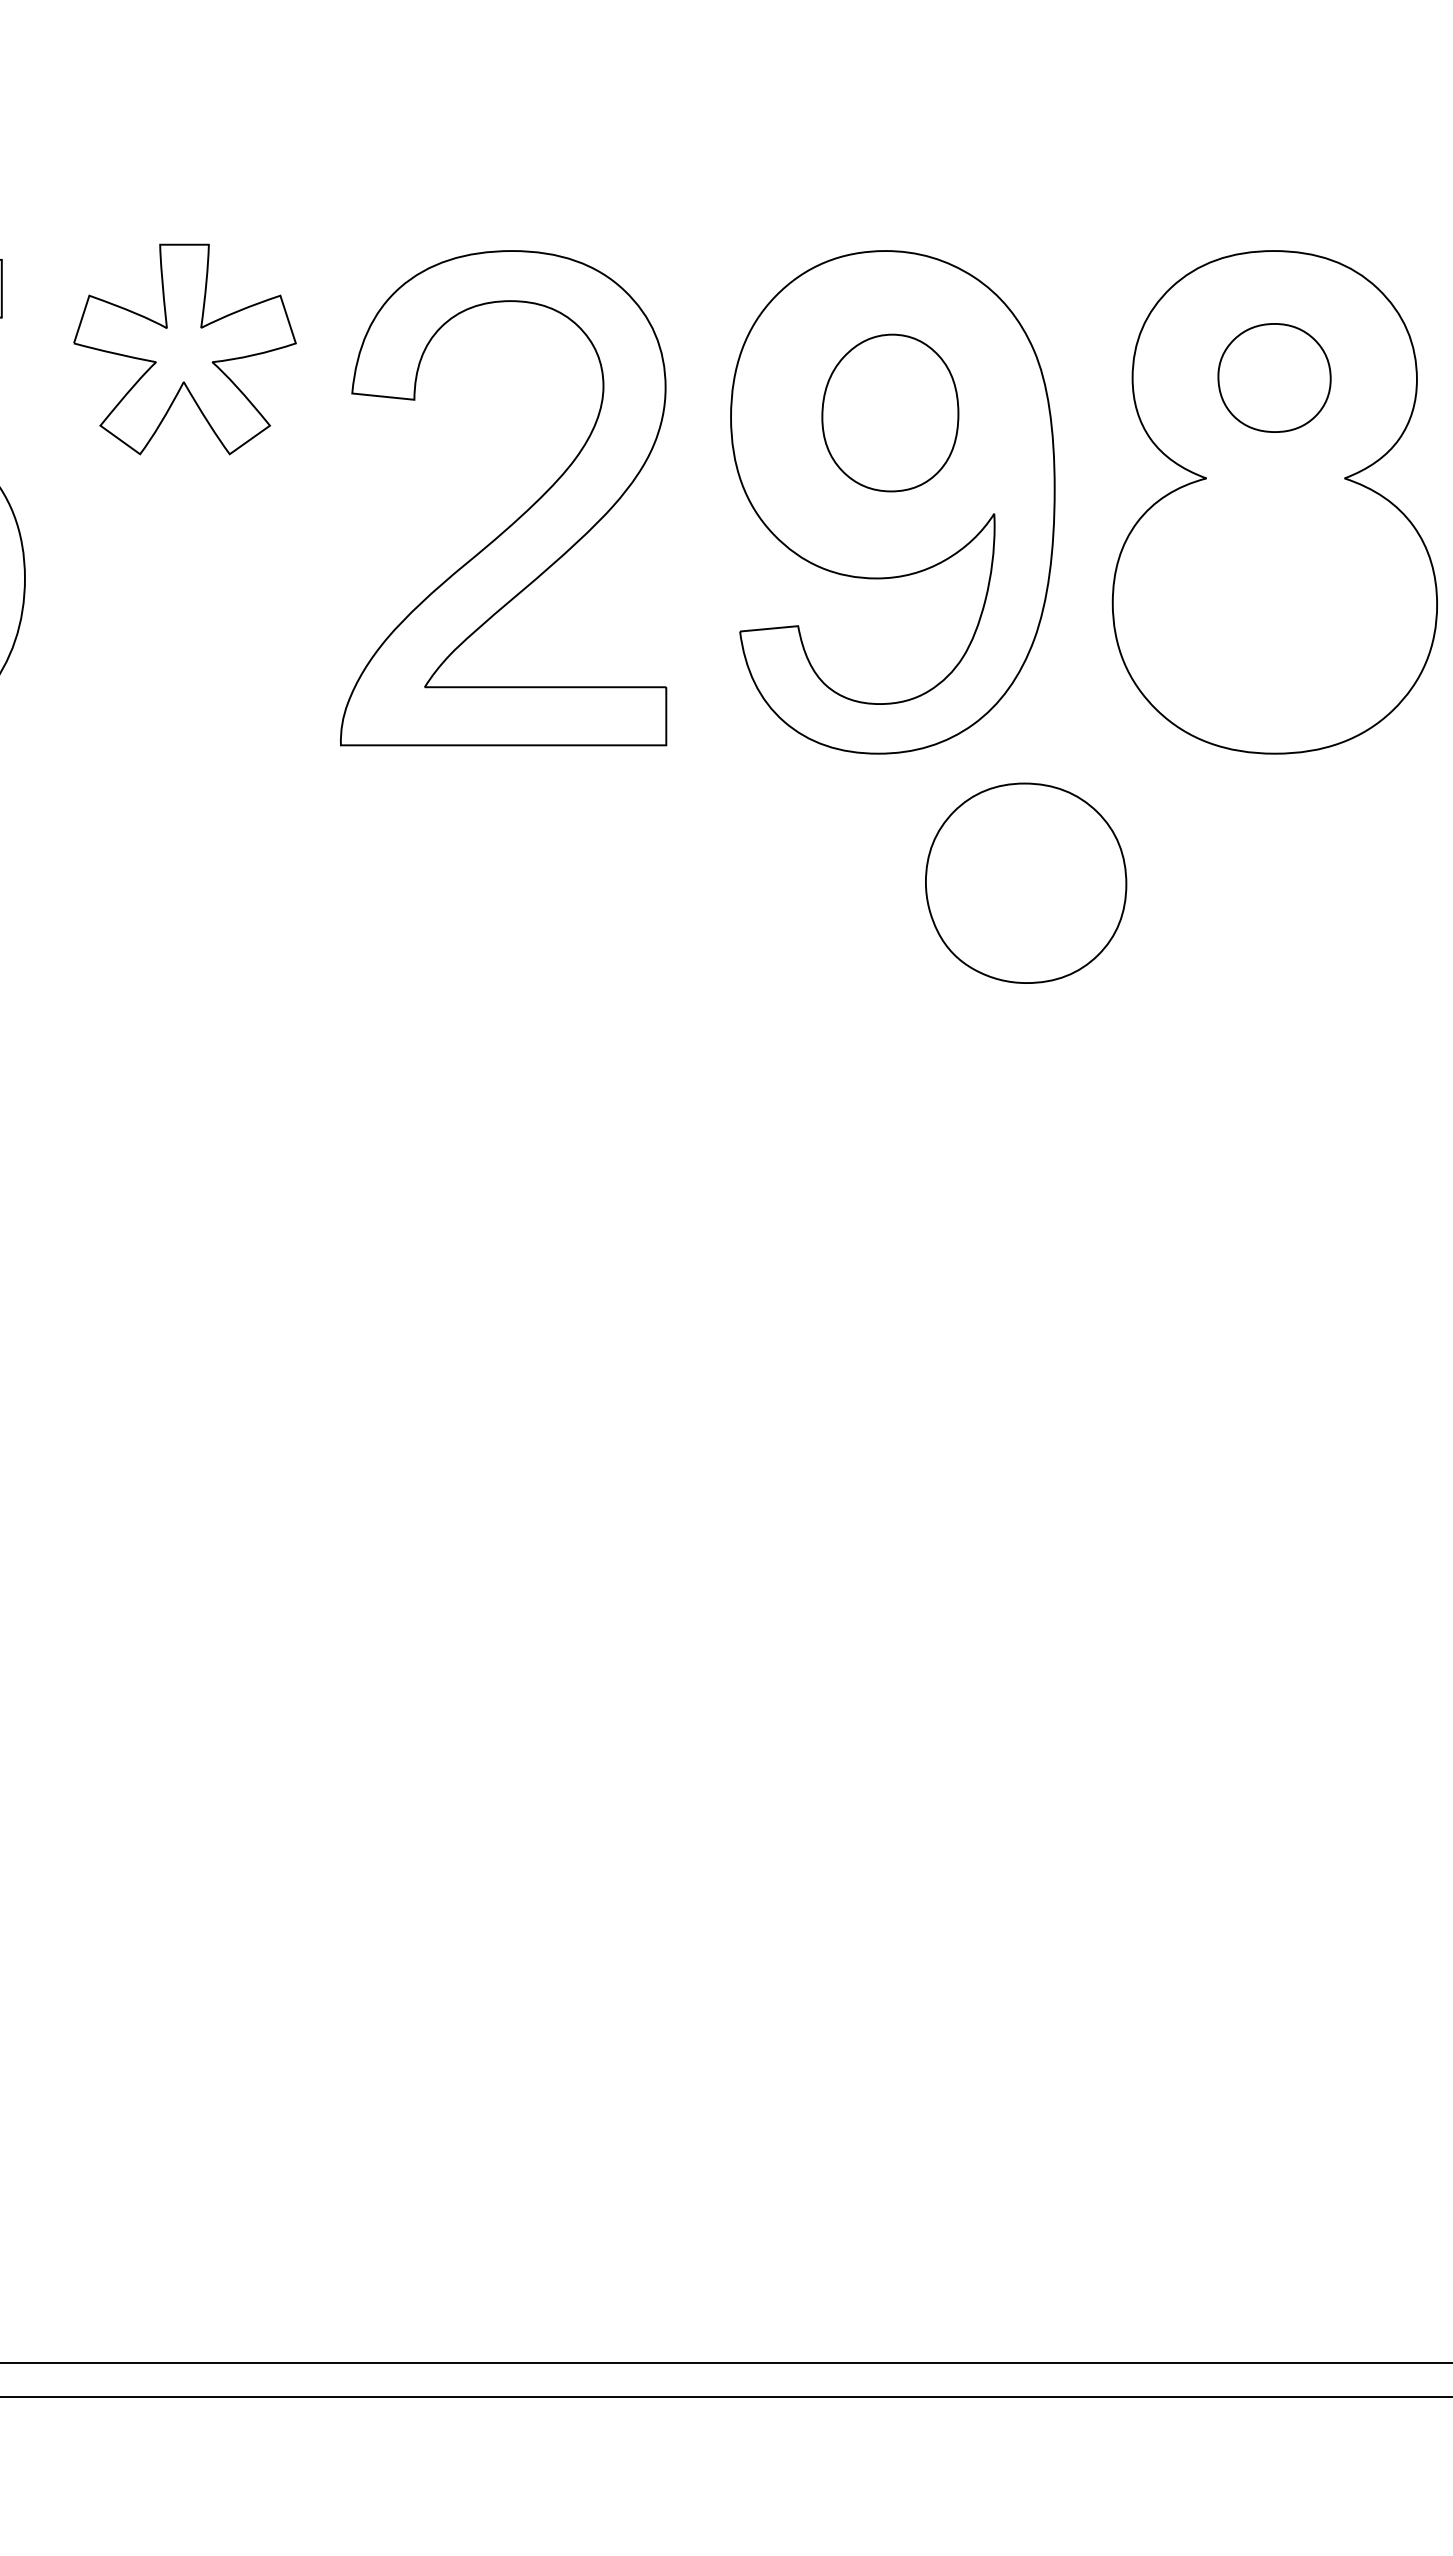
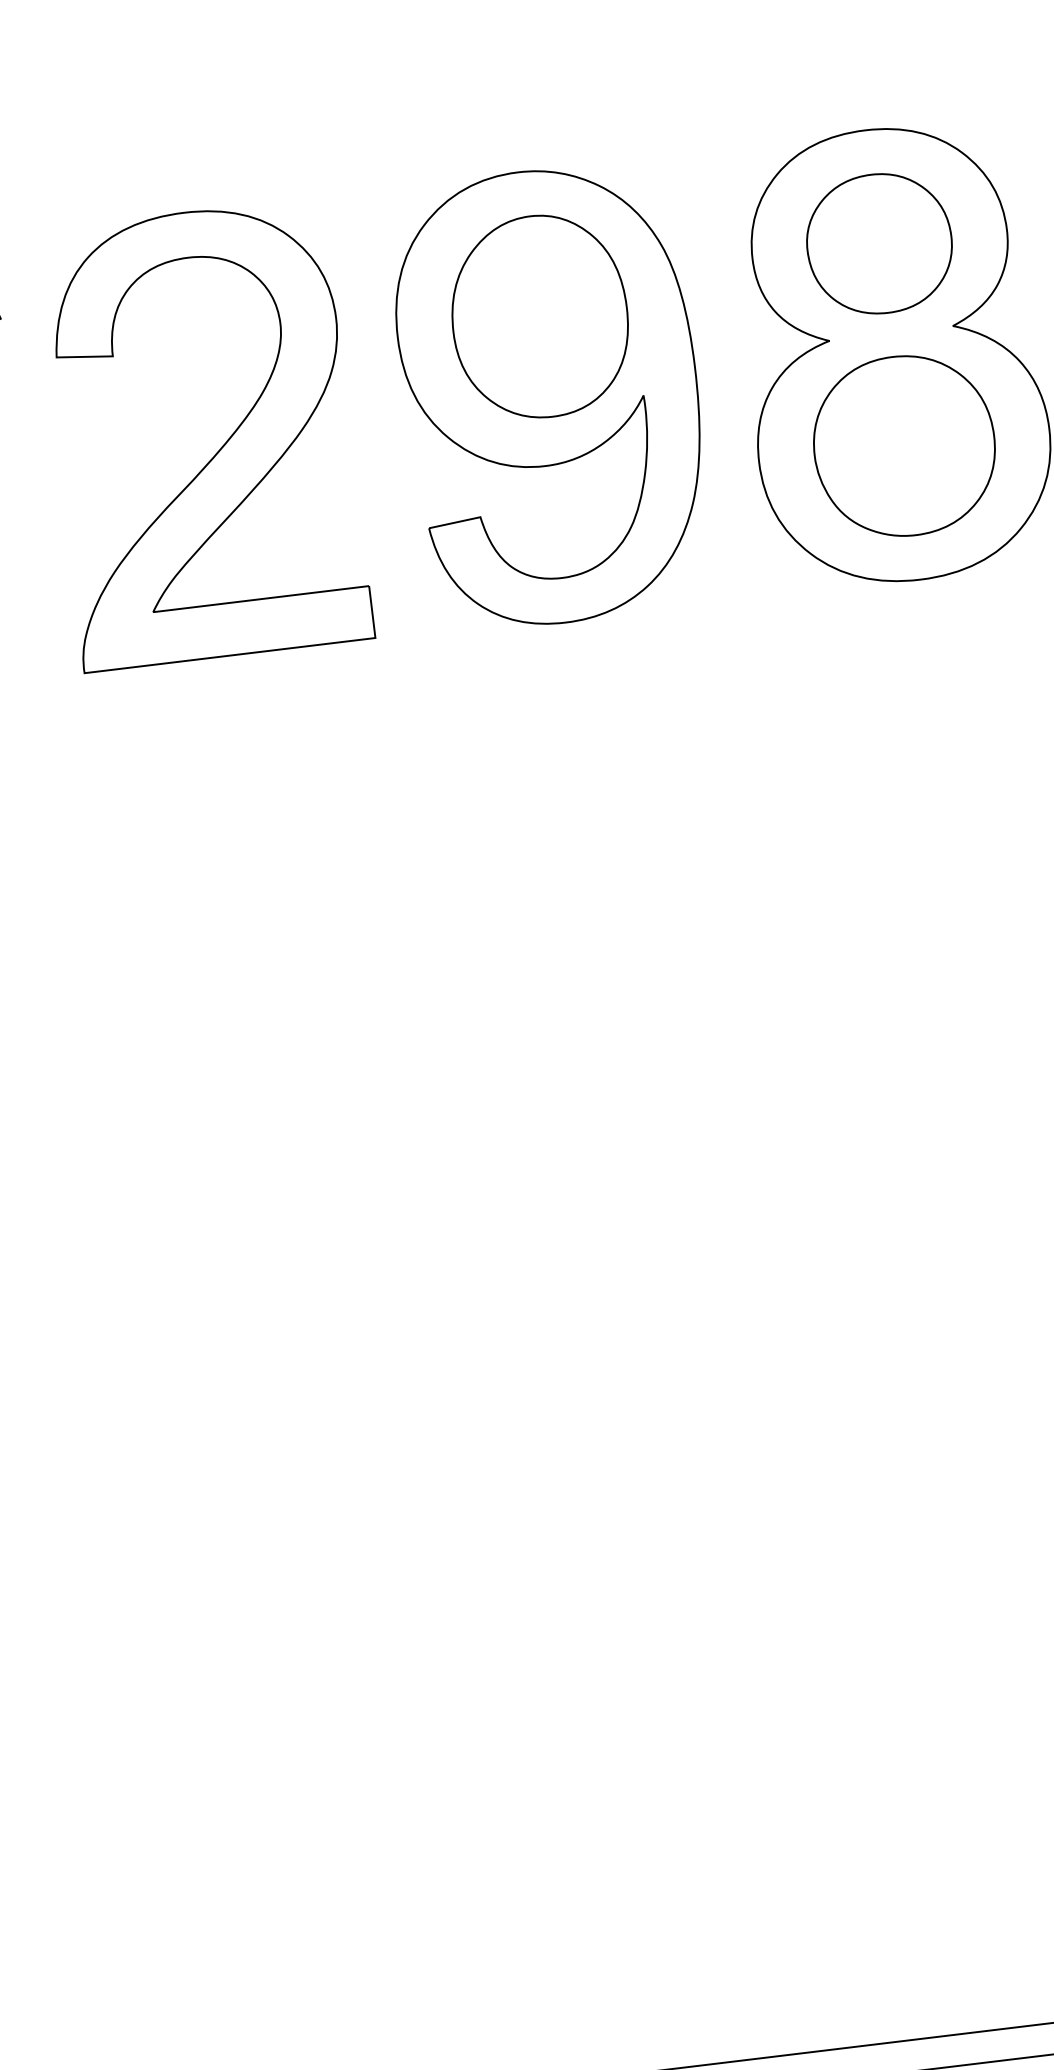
part: (1274, 377) -> (879, 243), size x1.43
part: (890, 412) -> (539, 316), size x1.43
part: (1026, 882) -> (904, 445), moved

